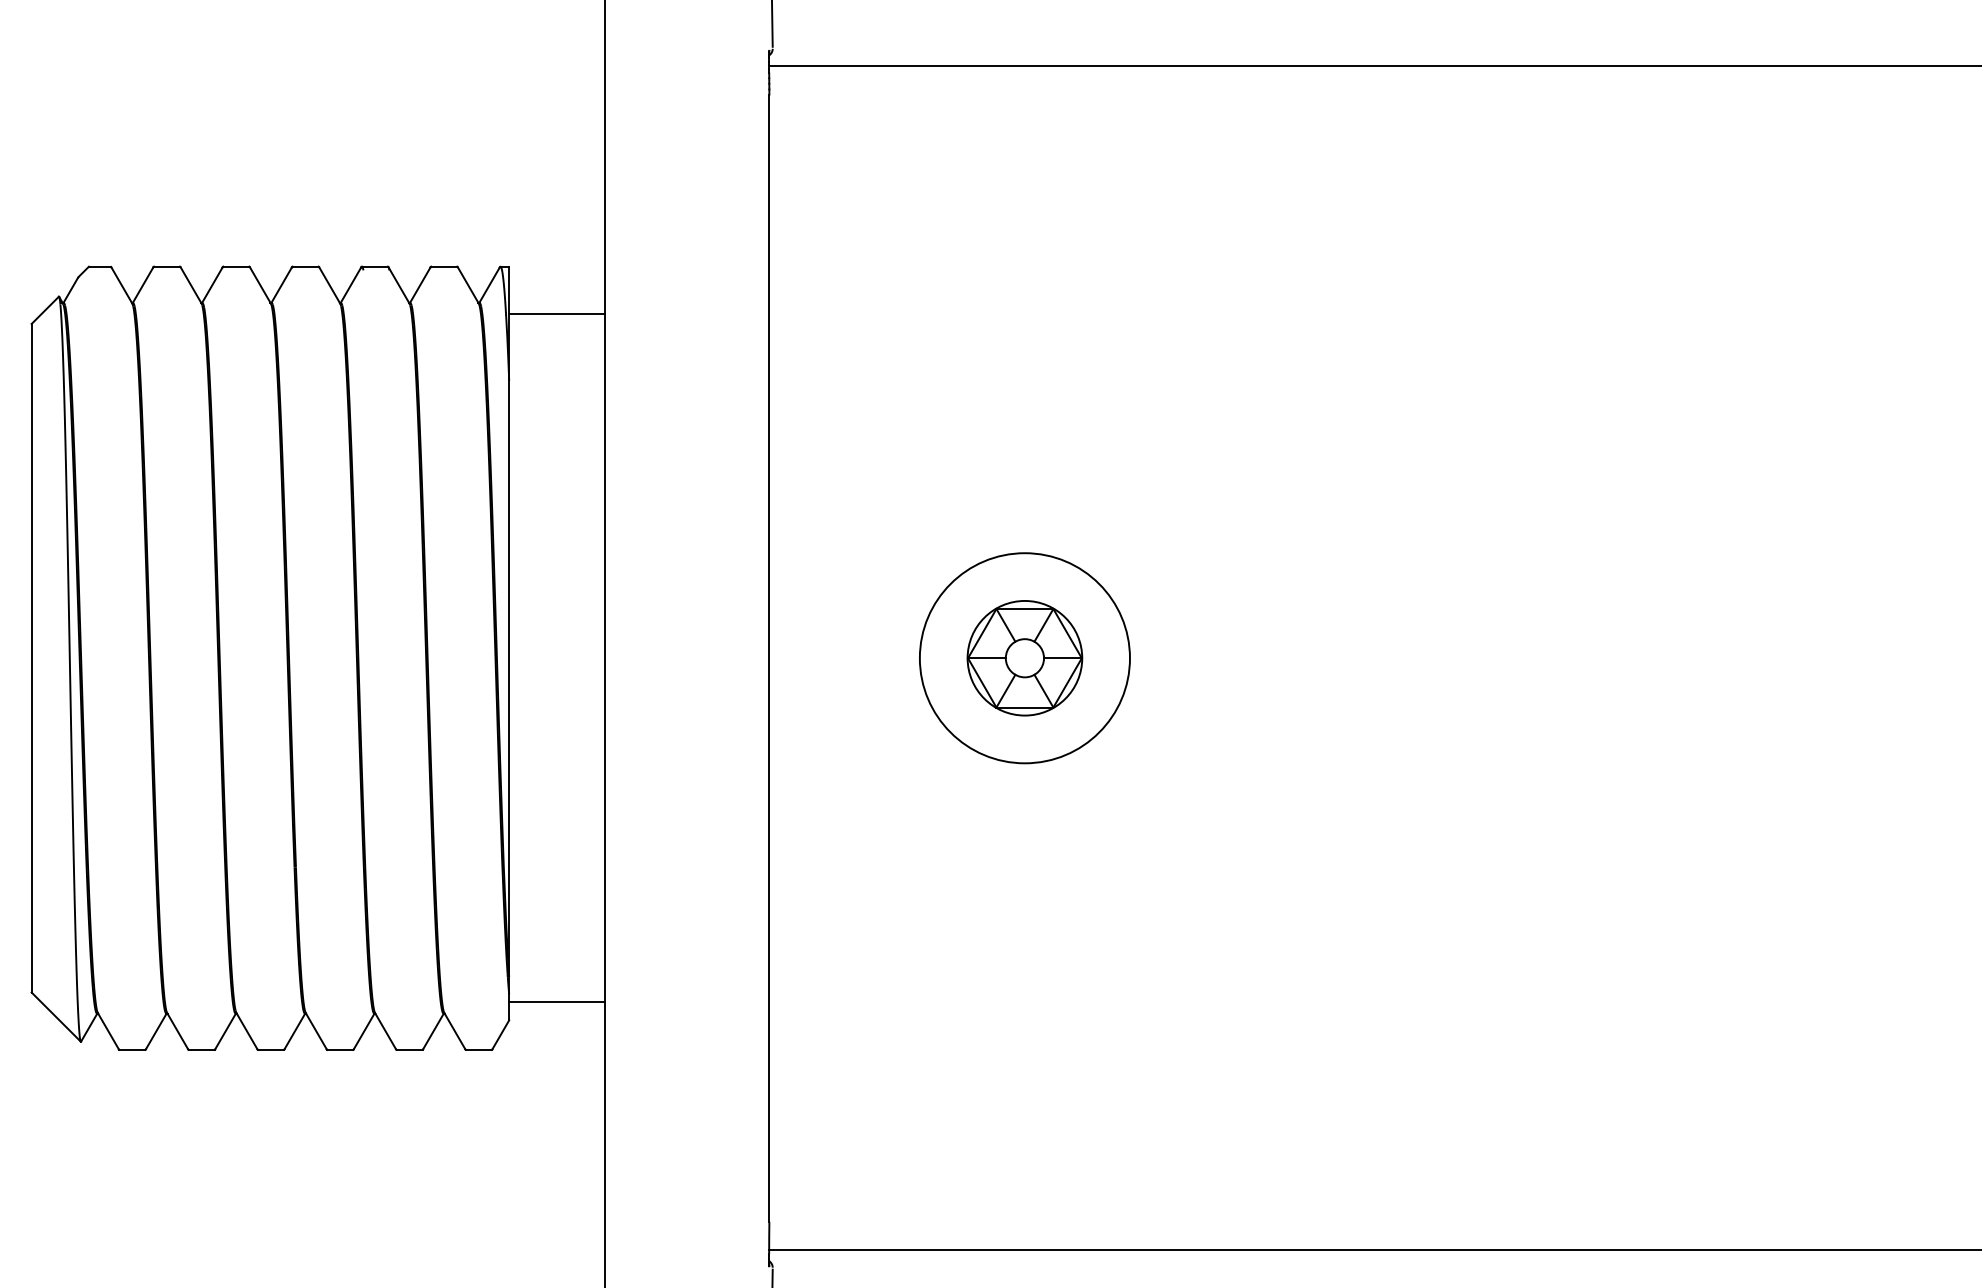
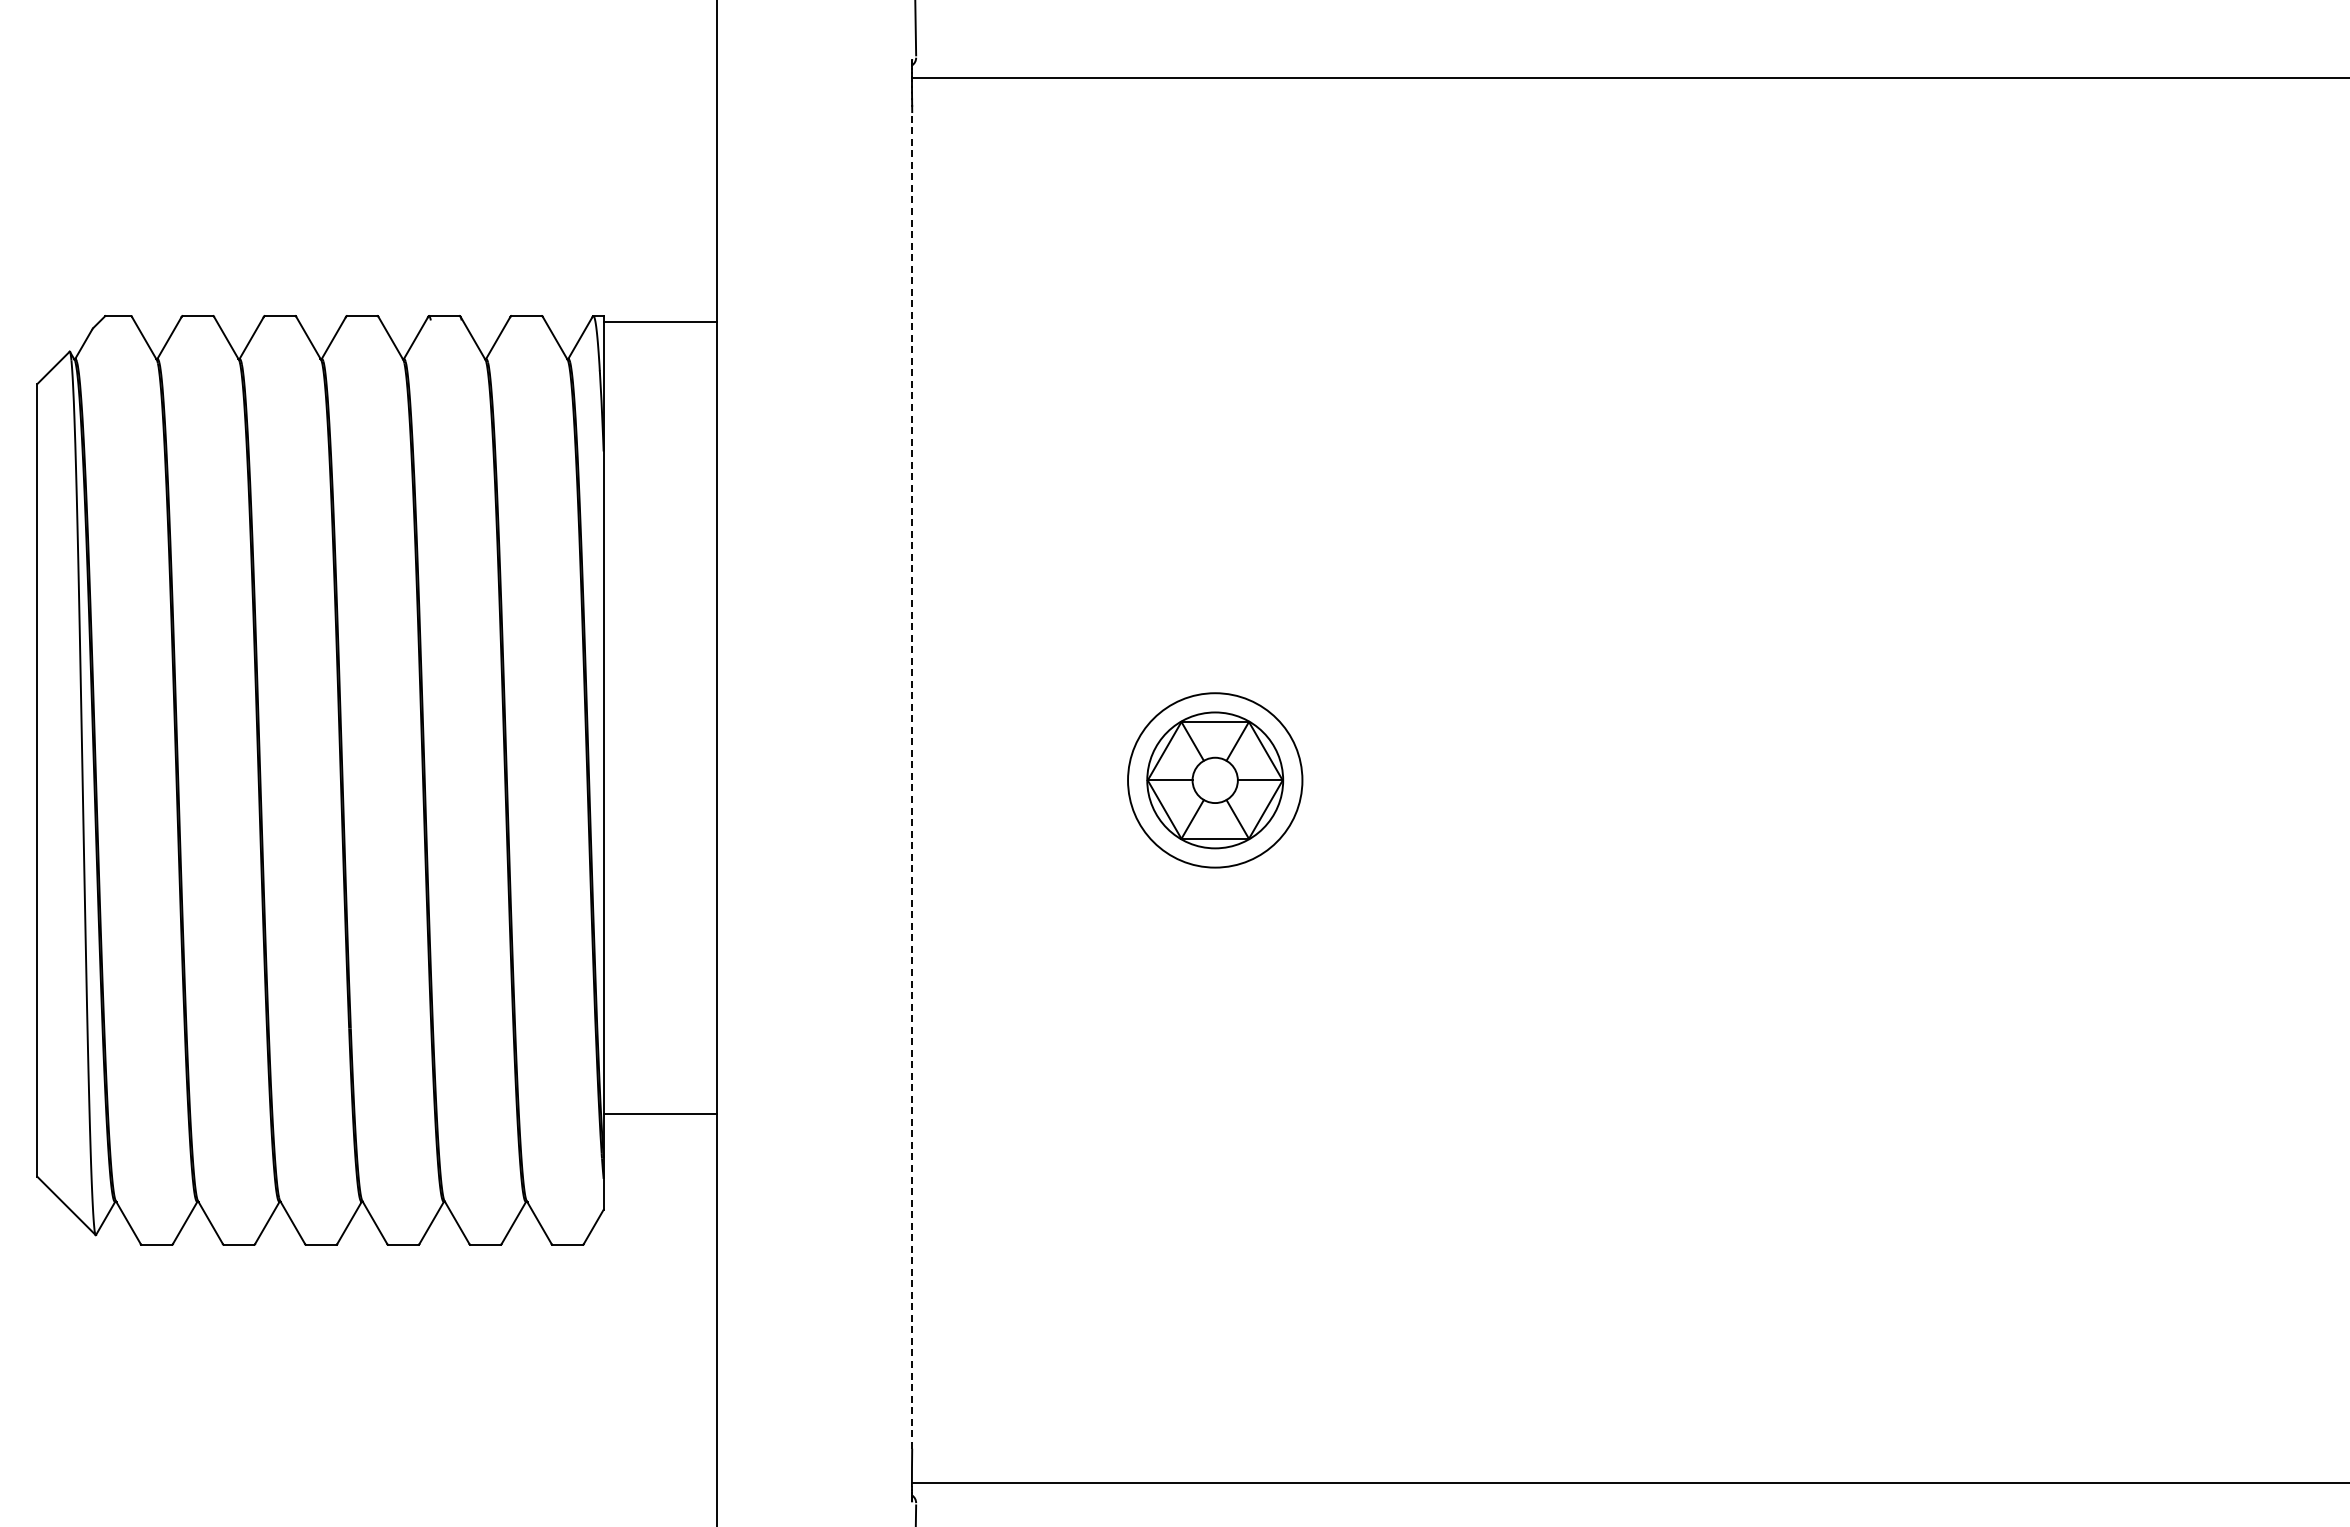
line: (556, 314) -> (659, 321), moved
line: (769, 657) -> (912, 779), solid -> dashed
circle: (1024, 658) -> (1214, 780), size x0.7
line: (556, 1002) -> (659, 1114), moved

